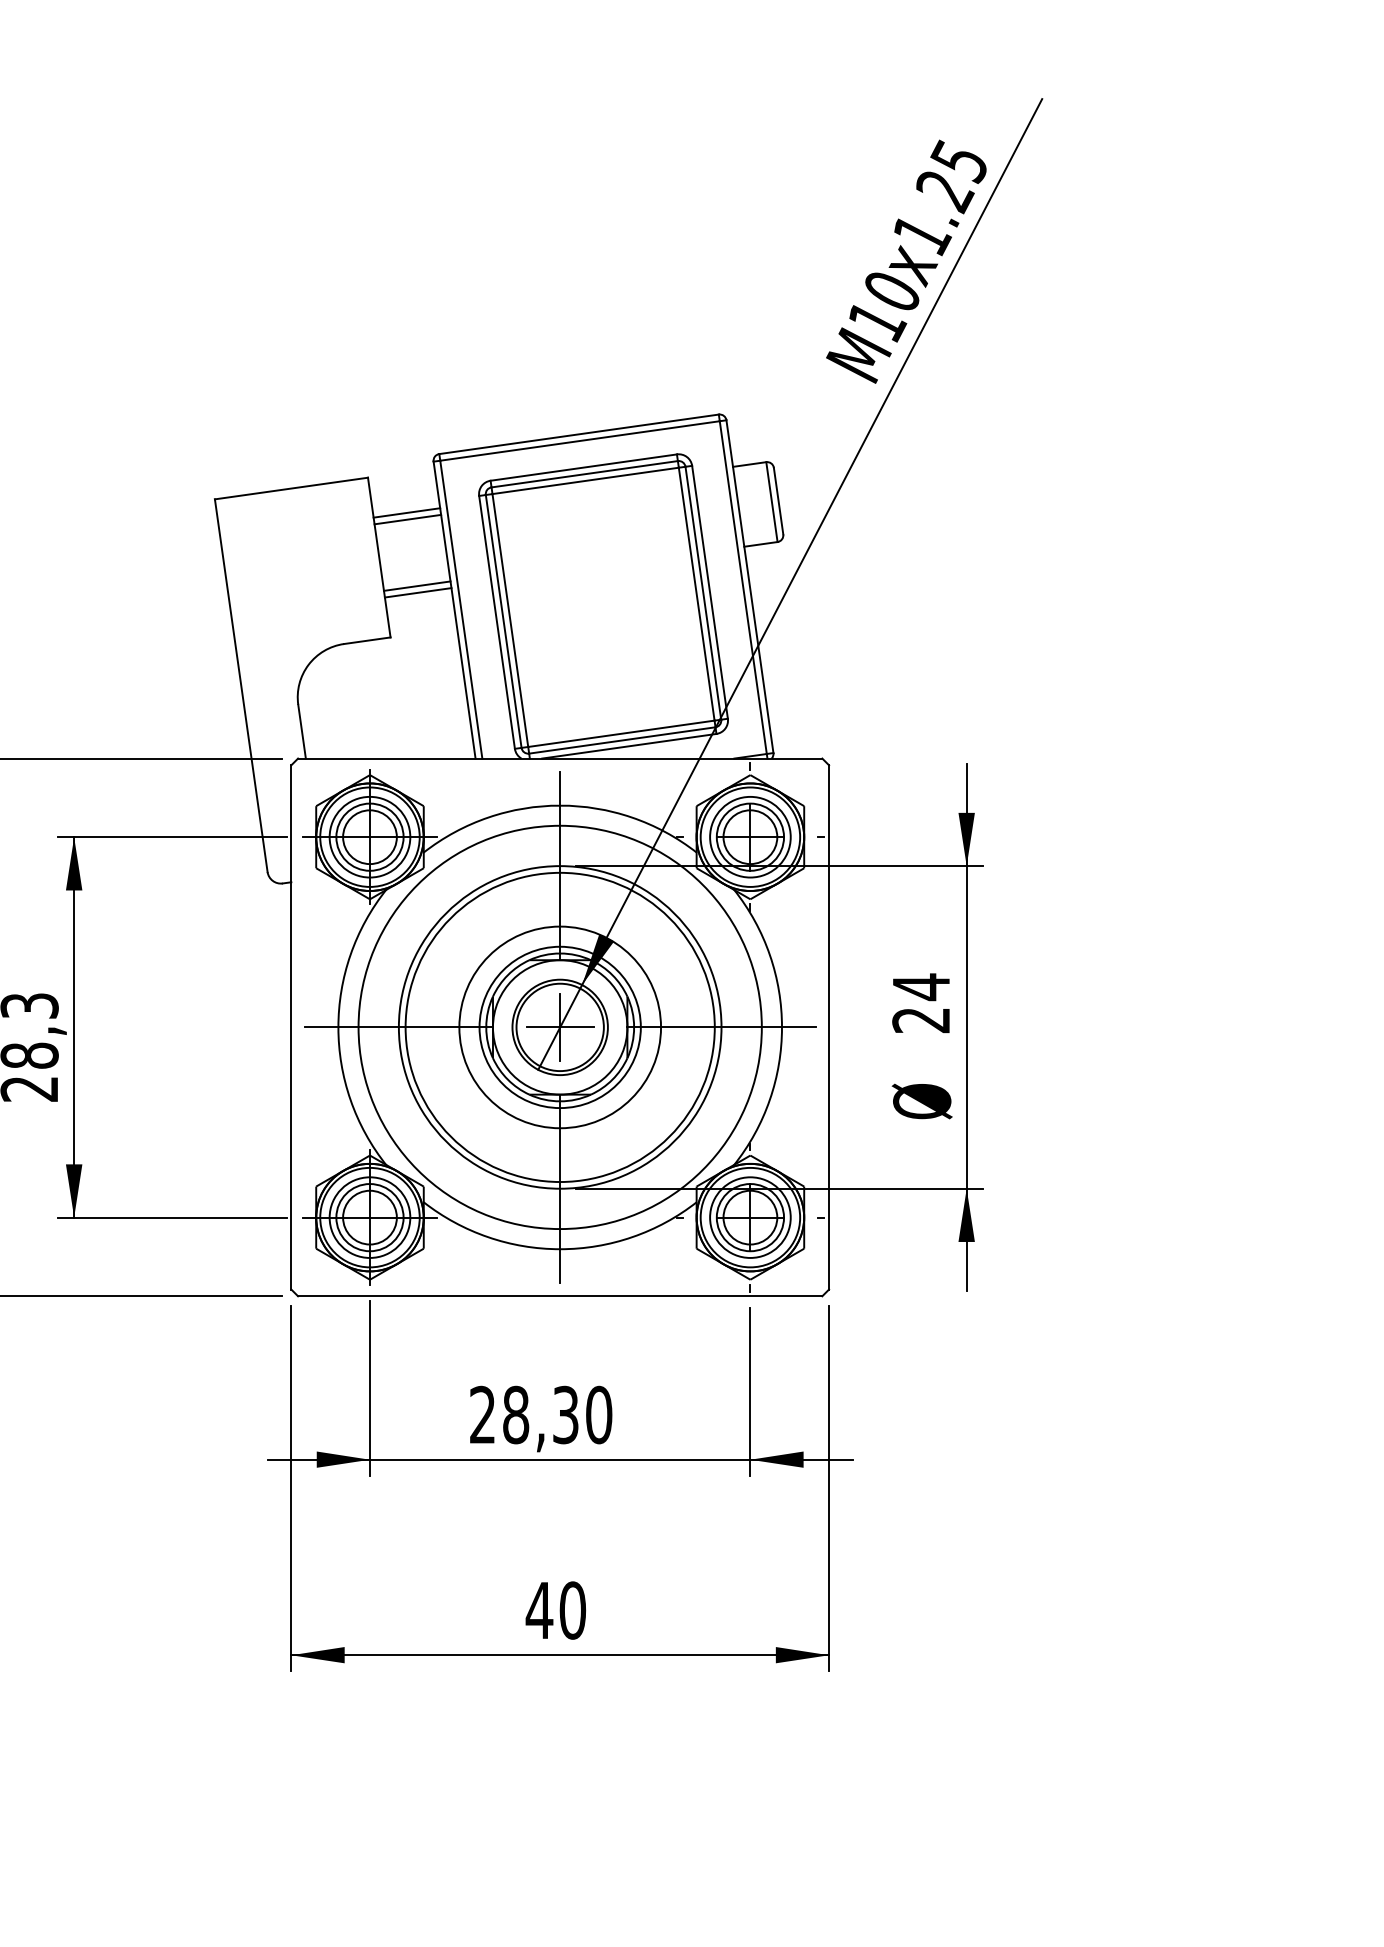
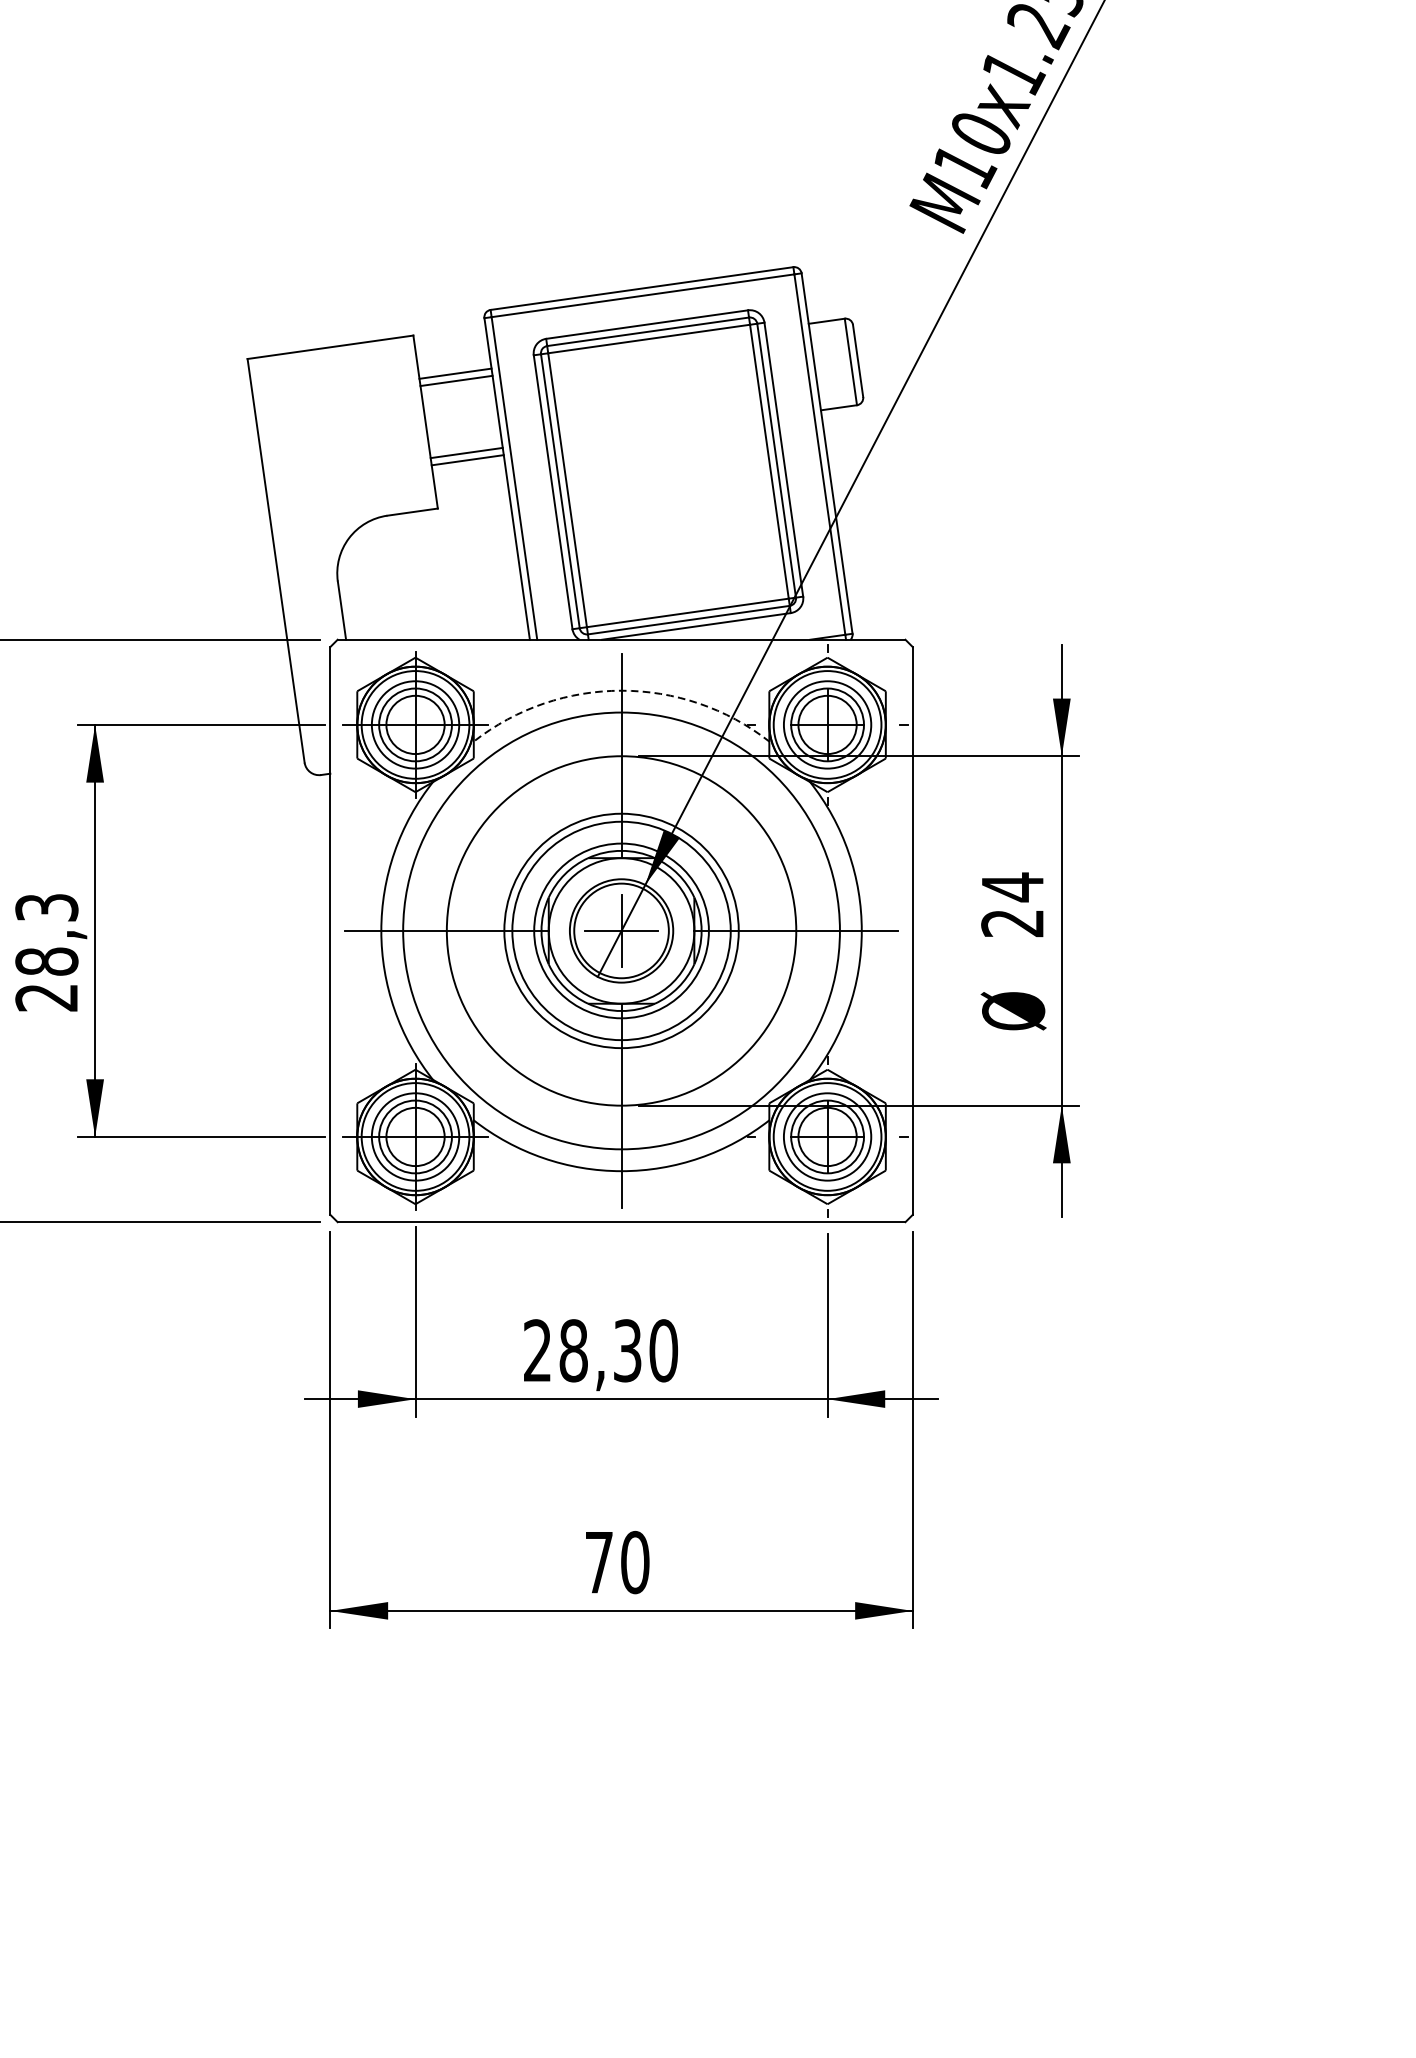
arc: (560, 805) -> (621, 690), solid -> dashed
circle: (559, 1027) -> (620, 931), size x0.7
text: (539, 1610) -> (599, 1562), 40 -> 70

